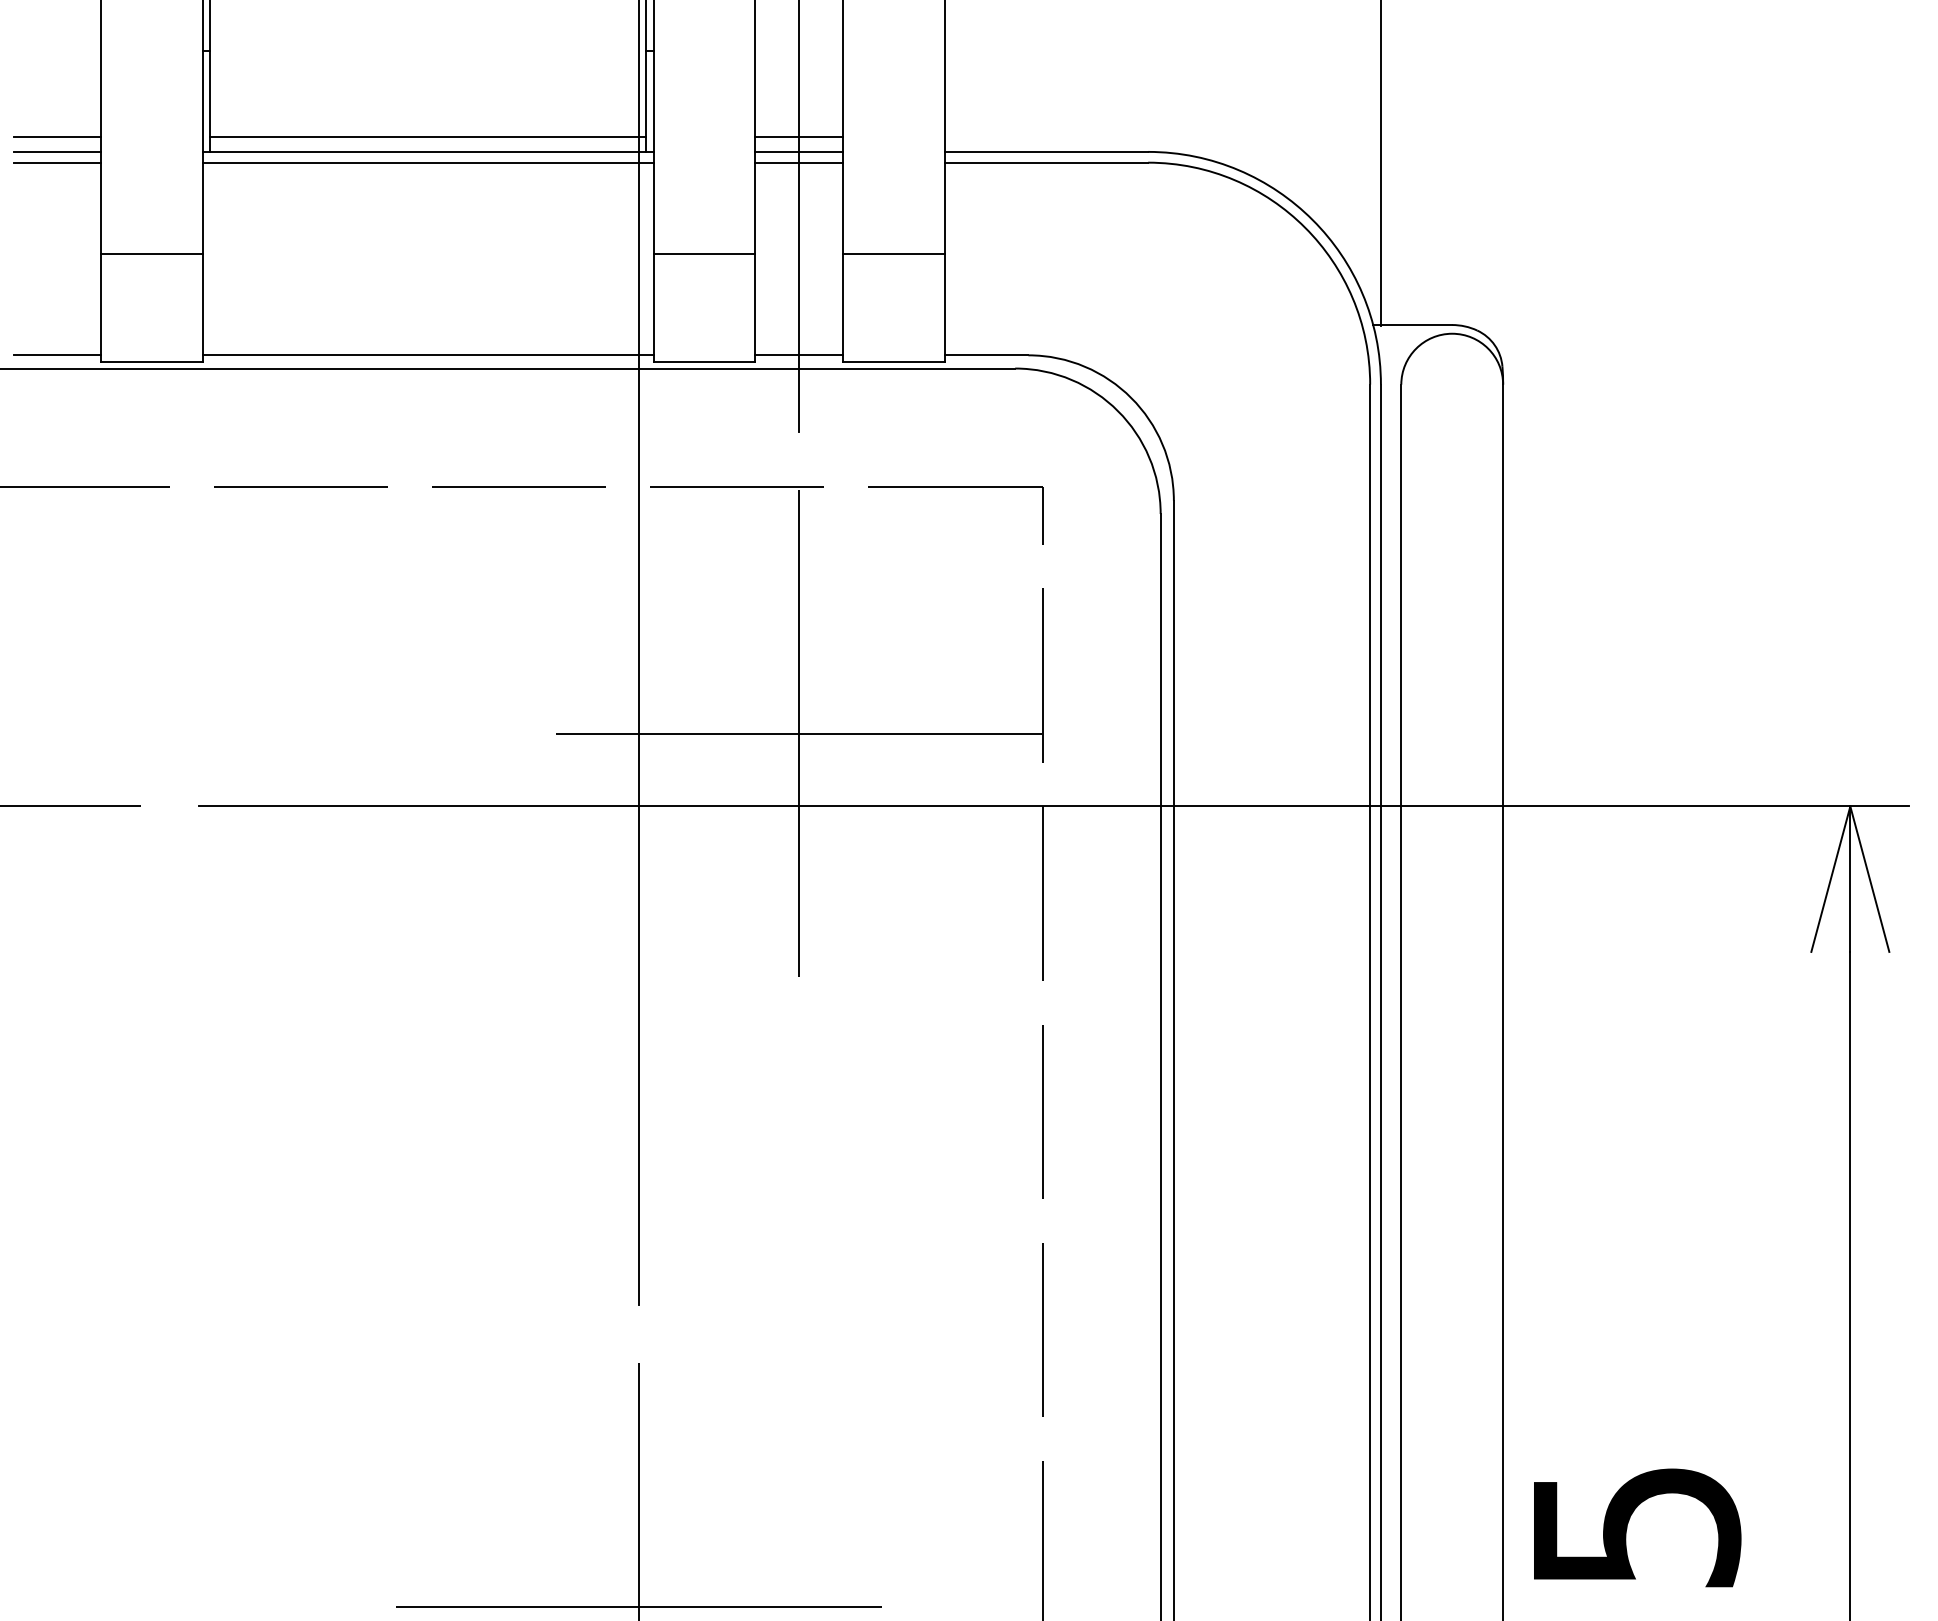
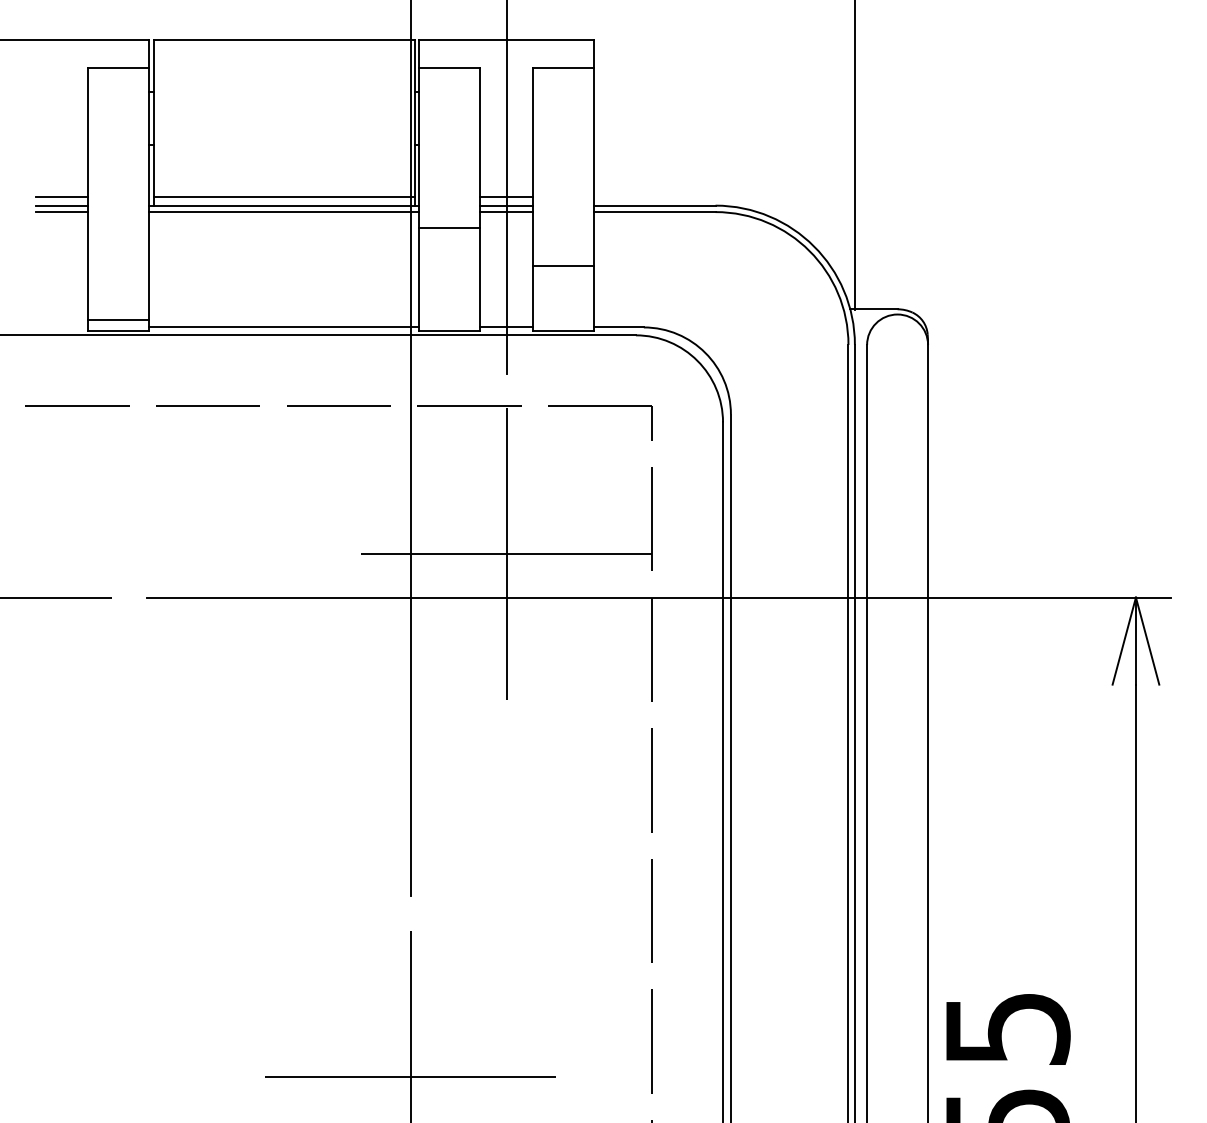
line: (150, 253) -> (118, 320), moved
line: (703, 253) -> (449, 228), moved
line: (57, 355) -> (62, 327), removed

